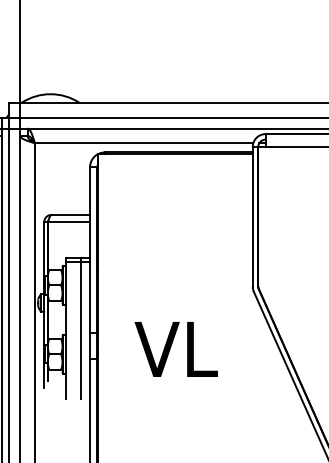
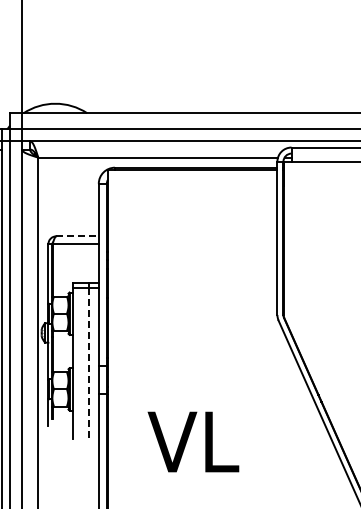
line: (71, 215) -> (78, 236), solid -> dashed
line: (80, 330) -> (88, 363), solid -> dashed
text: (176, 348) -> (193, 441), moved

